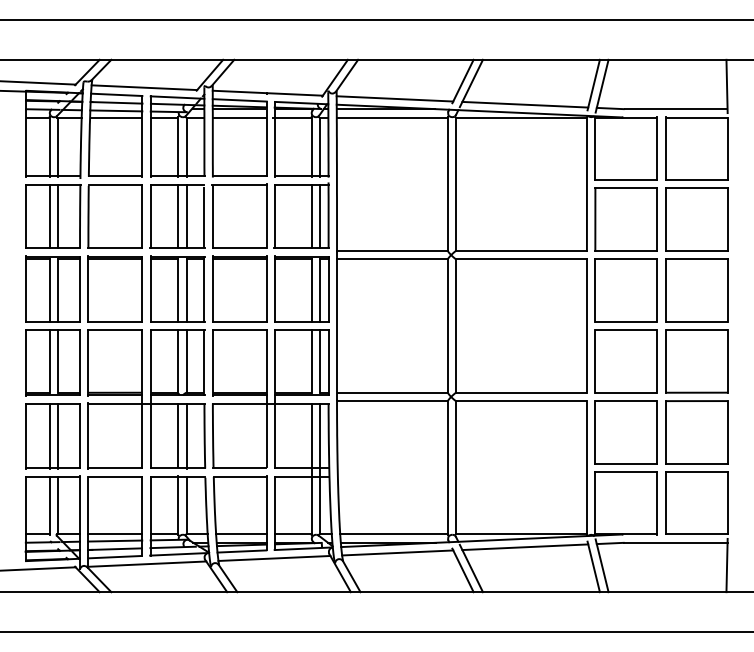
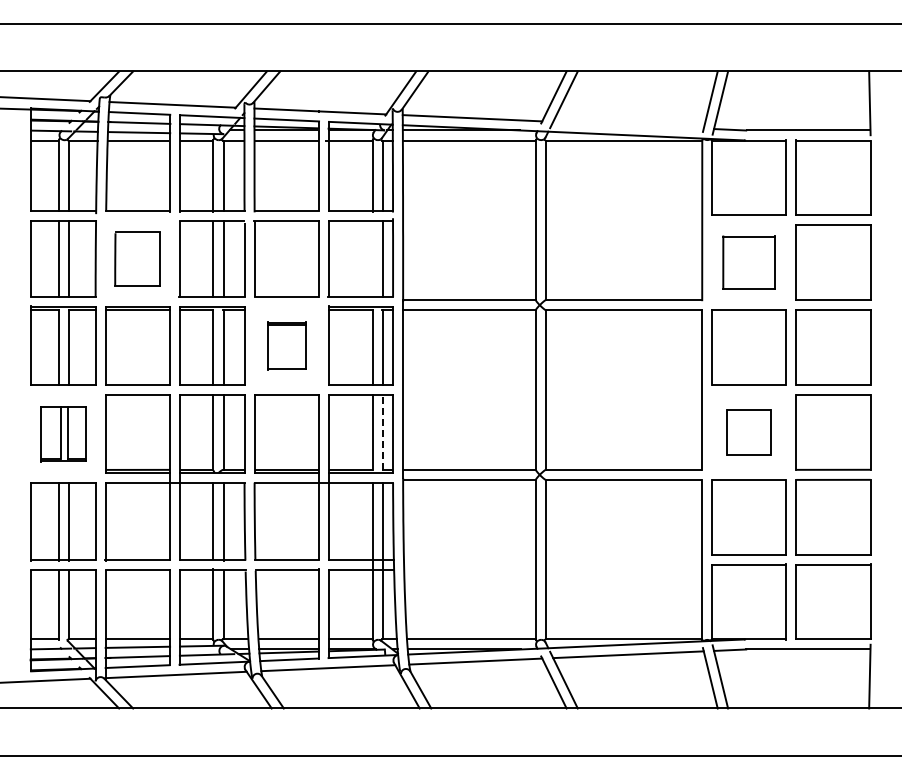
line: (525, 104) -> (628, 124), removed
part: (115, 216) -> (137, 258), size x0.7
line: (311, 216) -> (372, 259), removed
part: (625, 219) -> (748, 262), size x0.7
part: (239, 288) -> (286, 345), size x0.6
line: (319, 360) -> (382, 431), solid -> dashed
part: (625, 361) -> (748, 432), size x0.6
part: (53, 362) -> (63, 433), size x0.7

